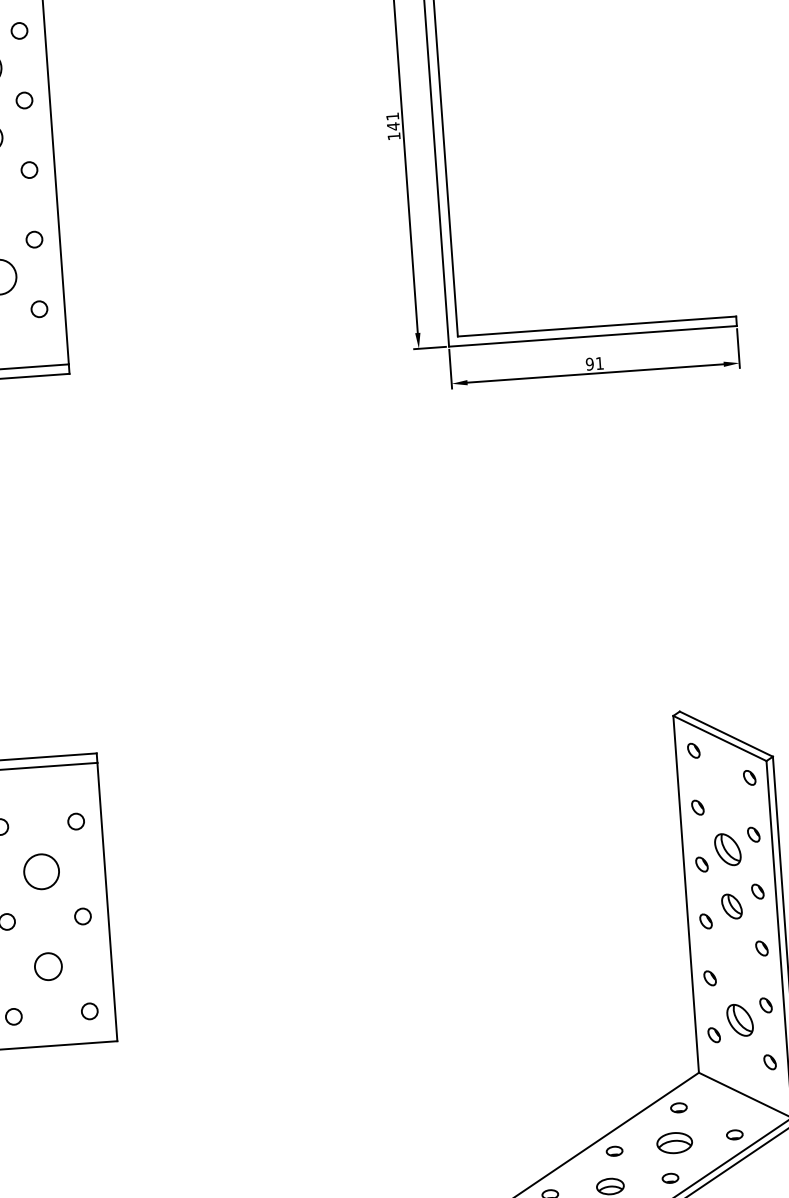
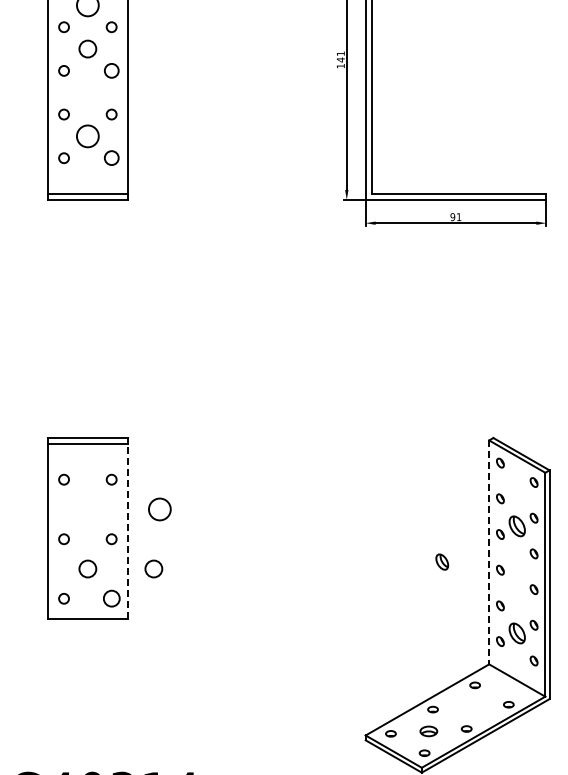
circle: (29, 169) -> (111, 70), size x1.4
circle: (39, 309) -> (111, 158), size x1.4
circle: (41, 871) -> (159, 509), moved
line: (686, 894) -> (489, 552), solid -> dashed
line: (107, 900) -> (127, 530), solid -> dashed
part: (732, 905) -> (442, 561), moved
circle: (152, 958) -> (153, 568), added
circle: (89, 1010) -> (111, 598), size x1.6
part: (674, 1143) -> (470, 707), removed

